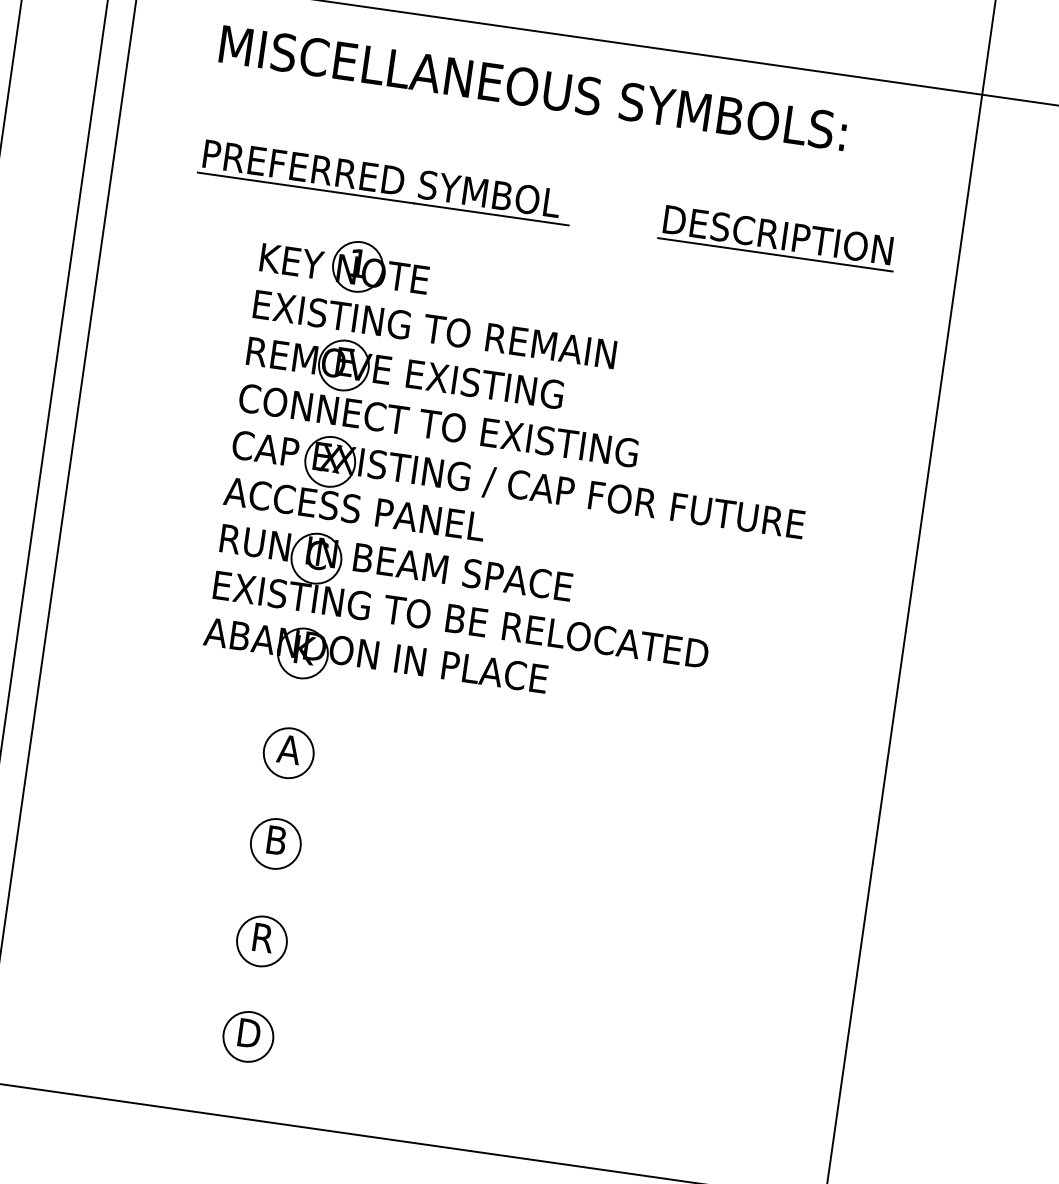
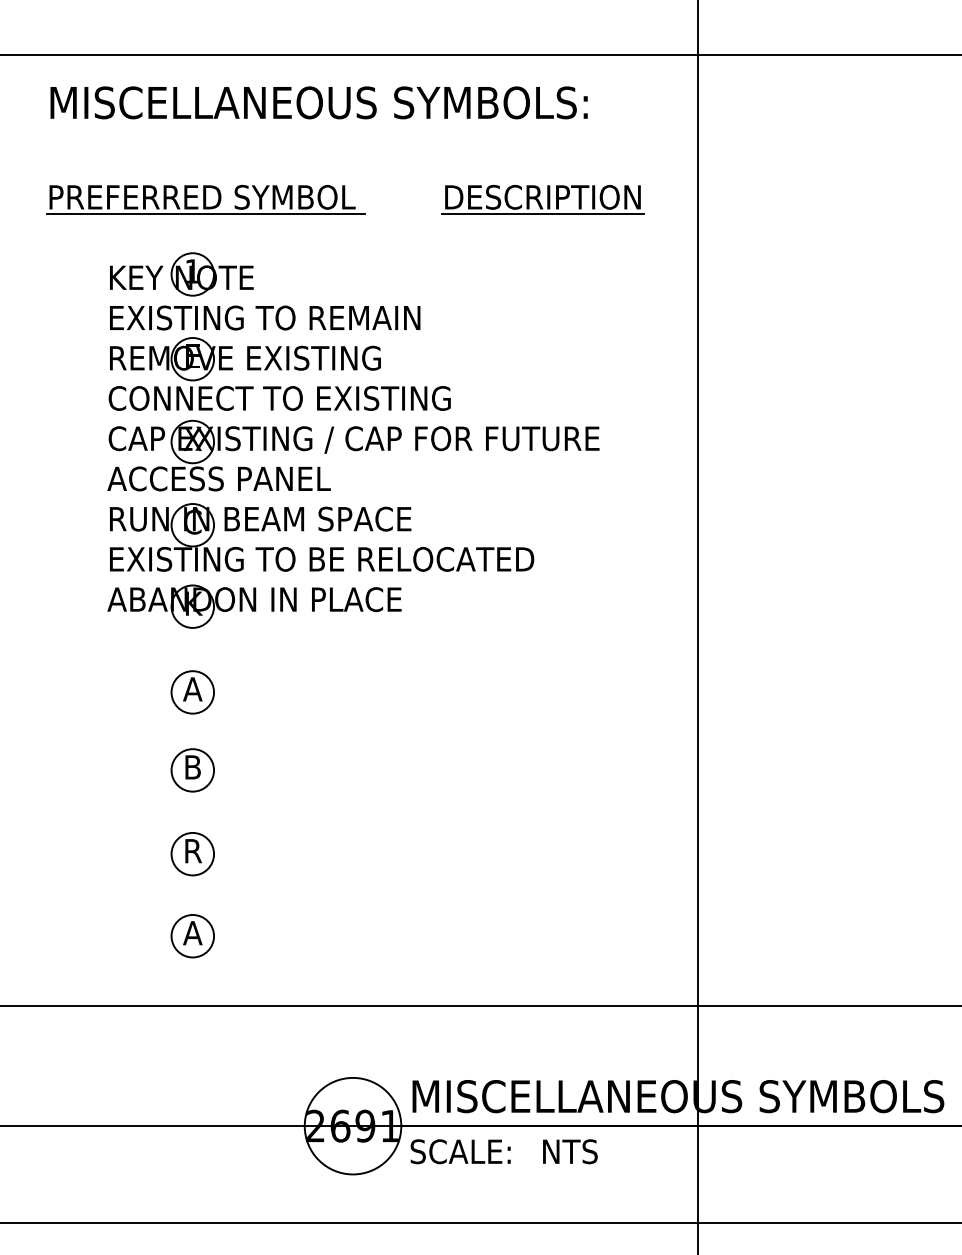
text: (248, 1033) -> (192, 933), D -> A

